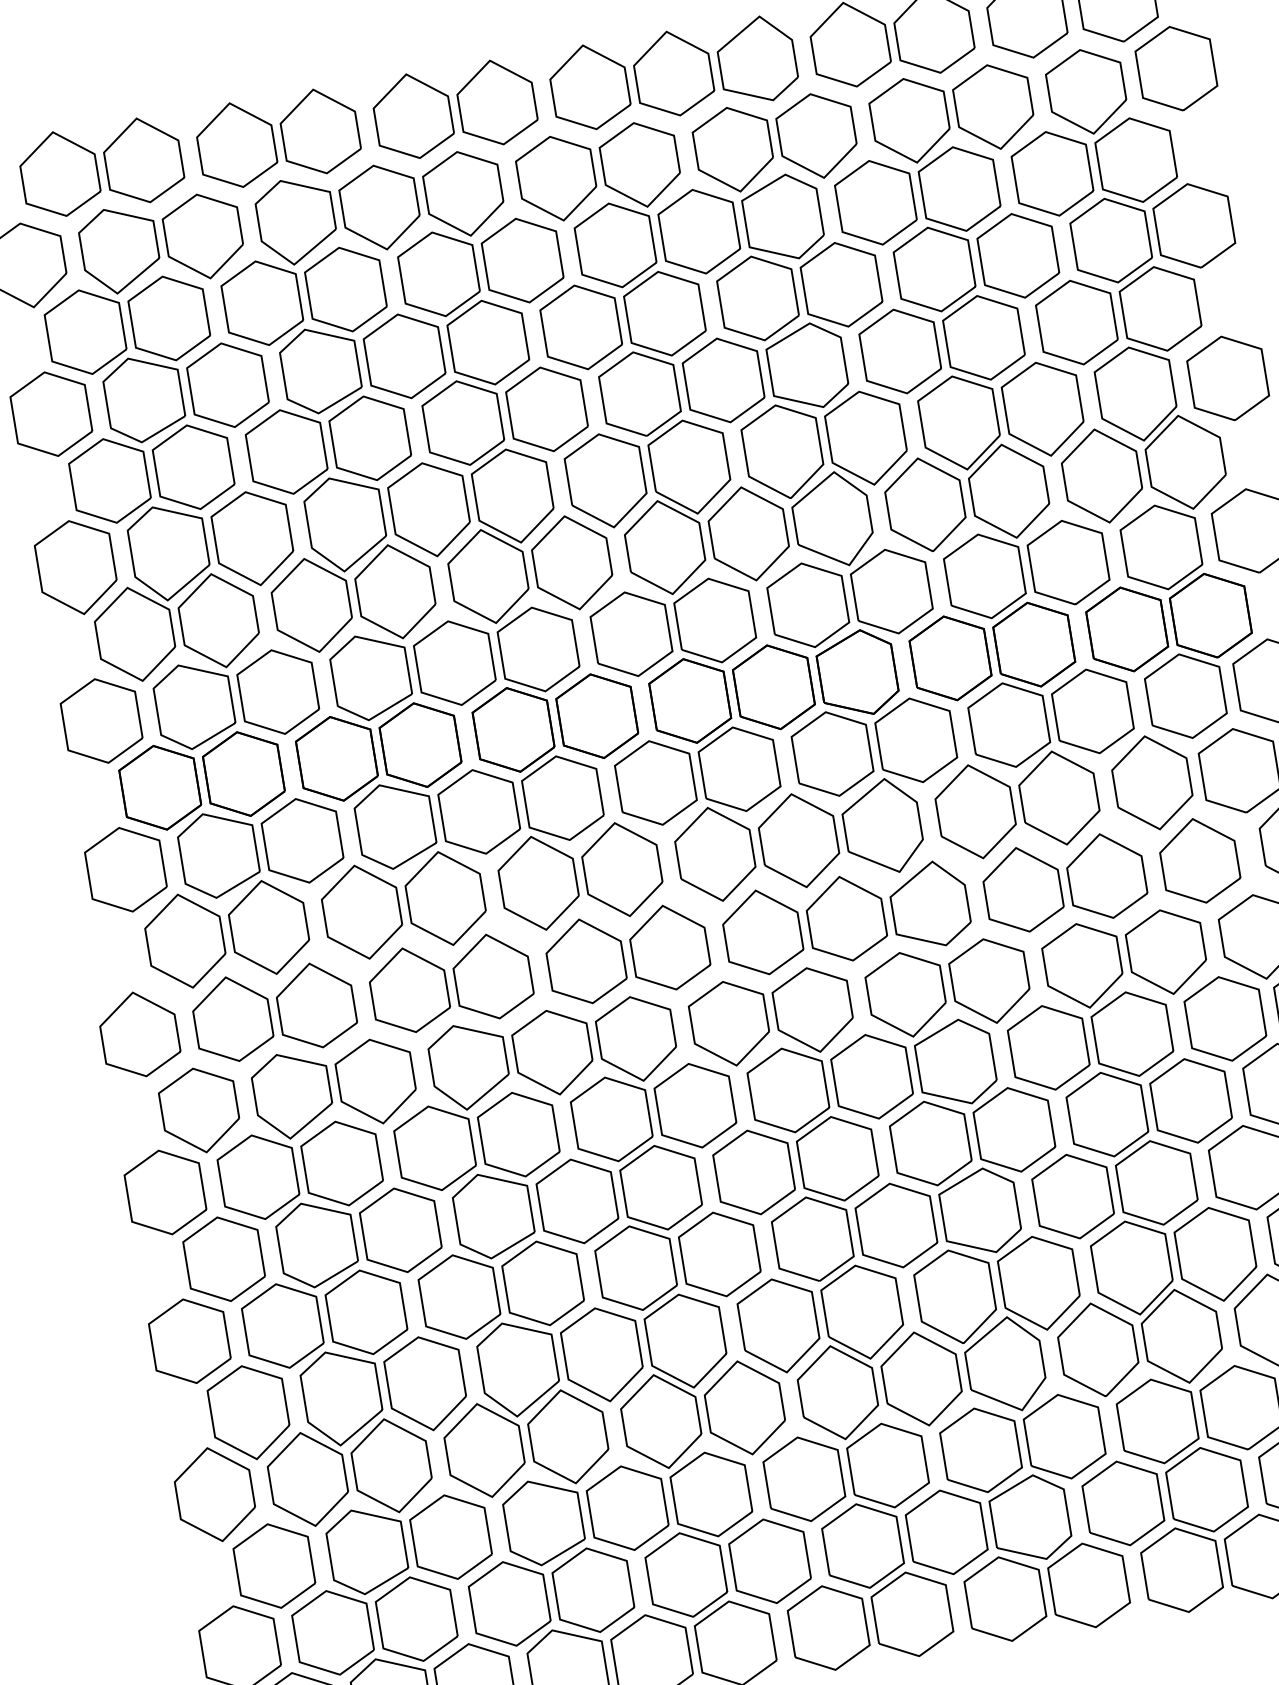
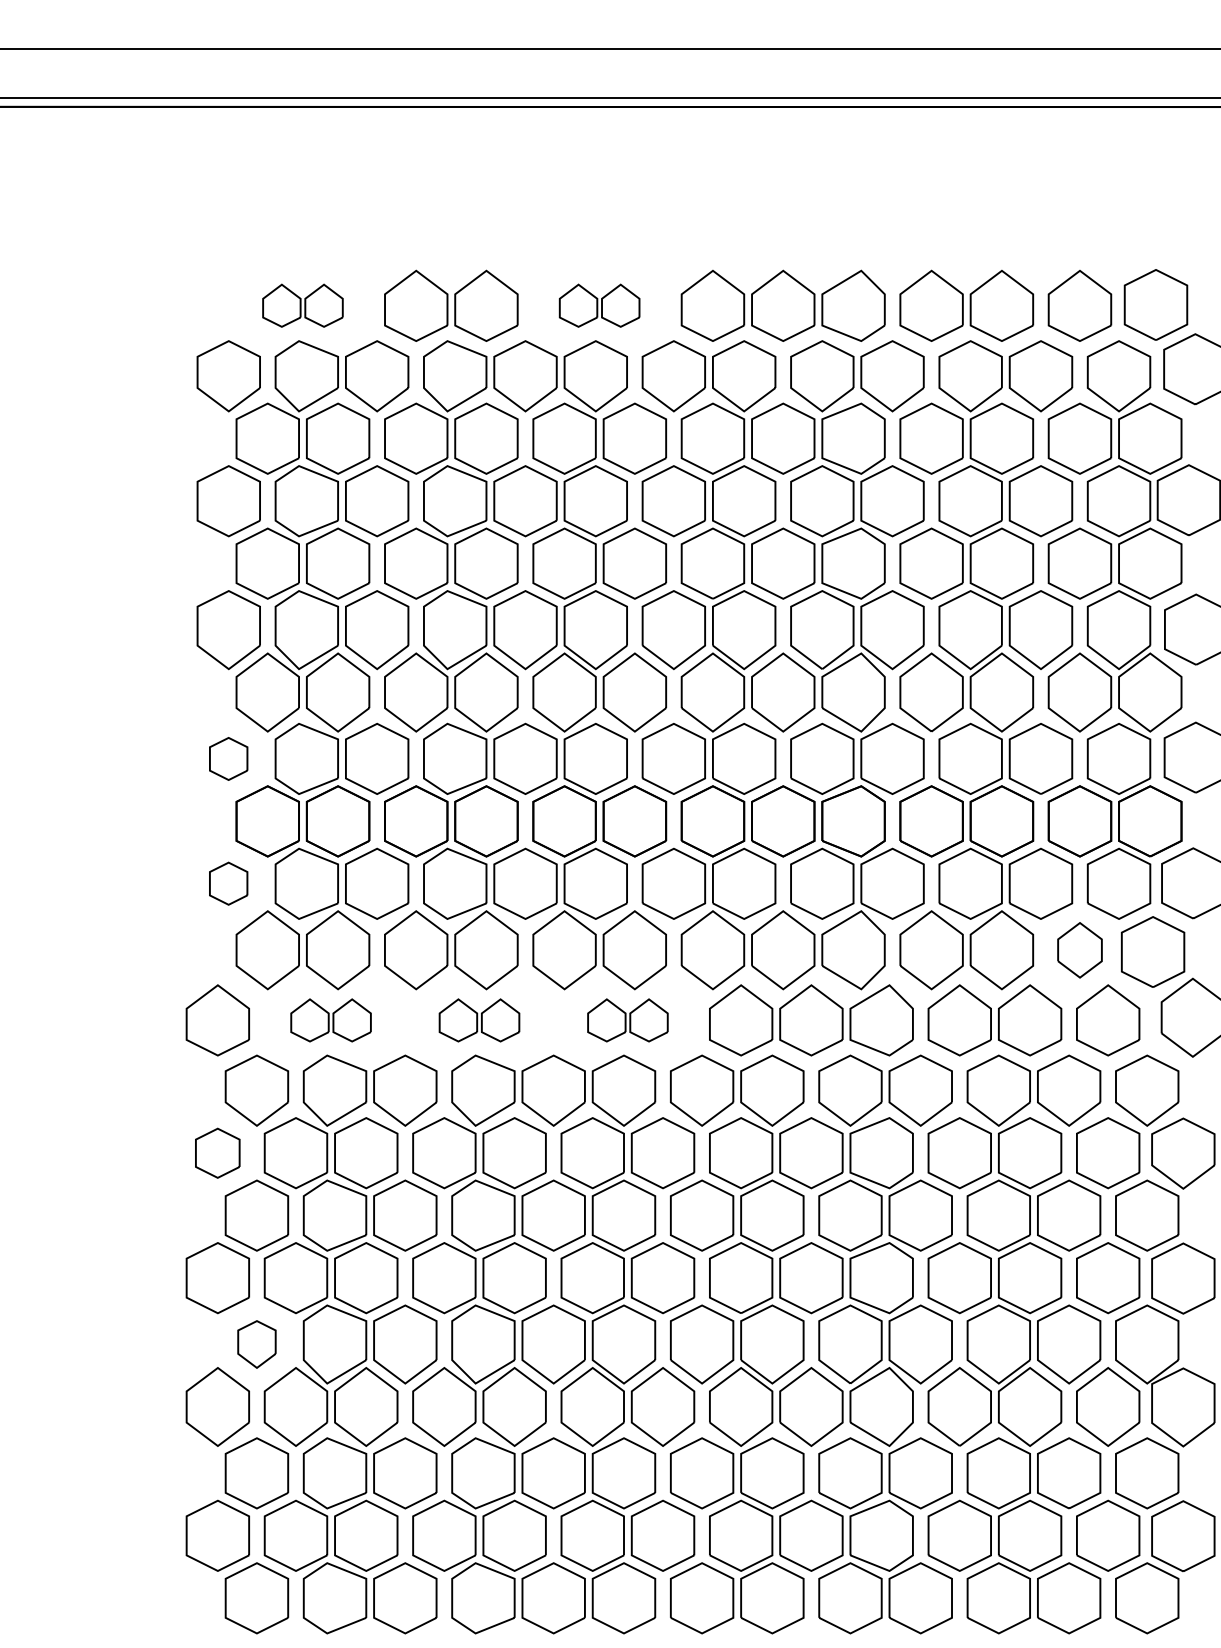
part: (454, 108) -> (599, 305), size x0.6
part: (100, 166) -> (302, 305), size x0.6
part: (101, 720) -> (228, 758), size x0.6
part: (1151, 783) -> (1079, 950), size x0.7
part: (125, 869) -> (228, 883), size x0.6
part: (627, 954) -> (627, 1020), size x0.6
part: (451, 983) -> (479, 1020), size x0.6
part: (273, 1012) -> (330, 1020), size x0.6
part: (165, 1192) -> (217, 1153), size x0.7
part: (248, 1412) -> (256, 1344), size x0.6

